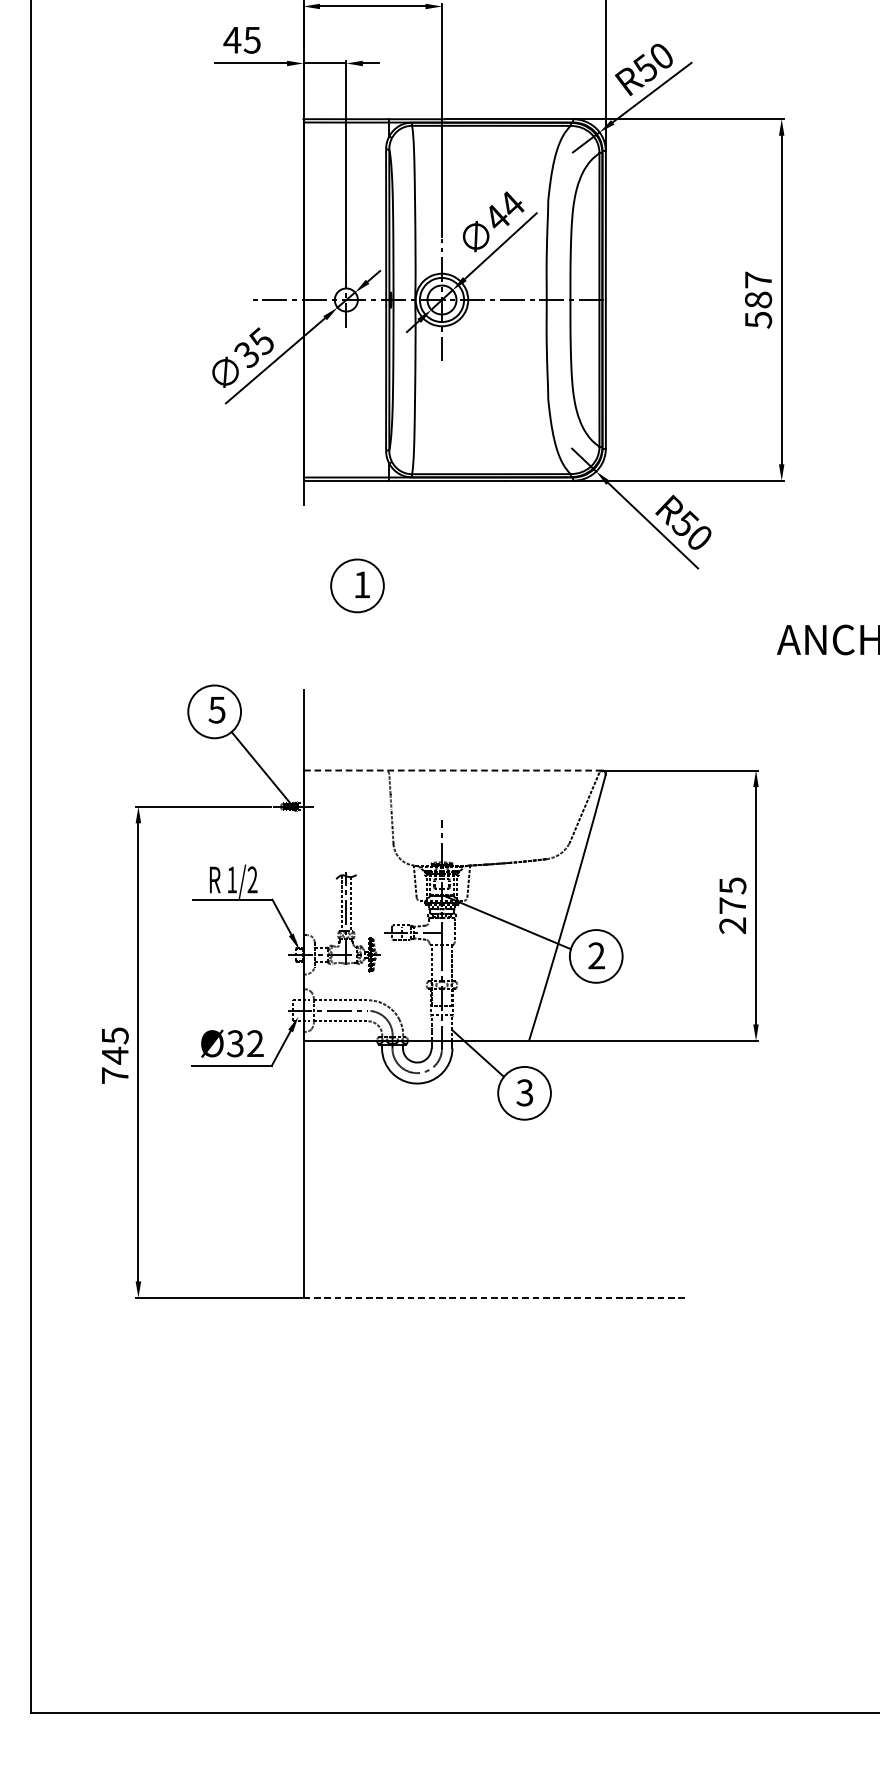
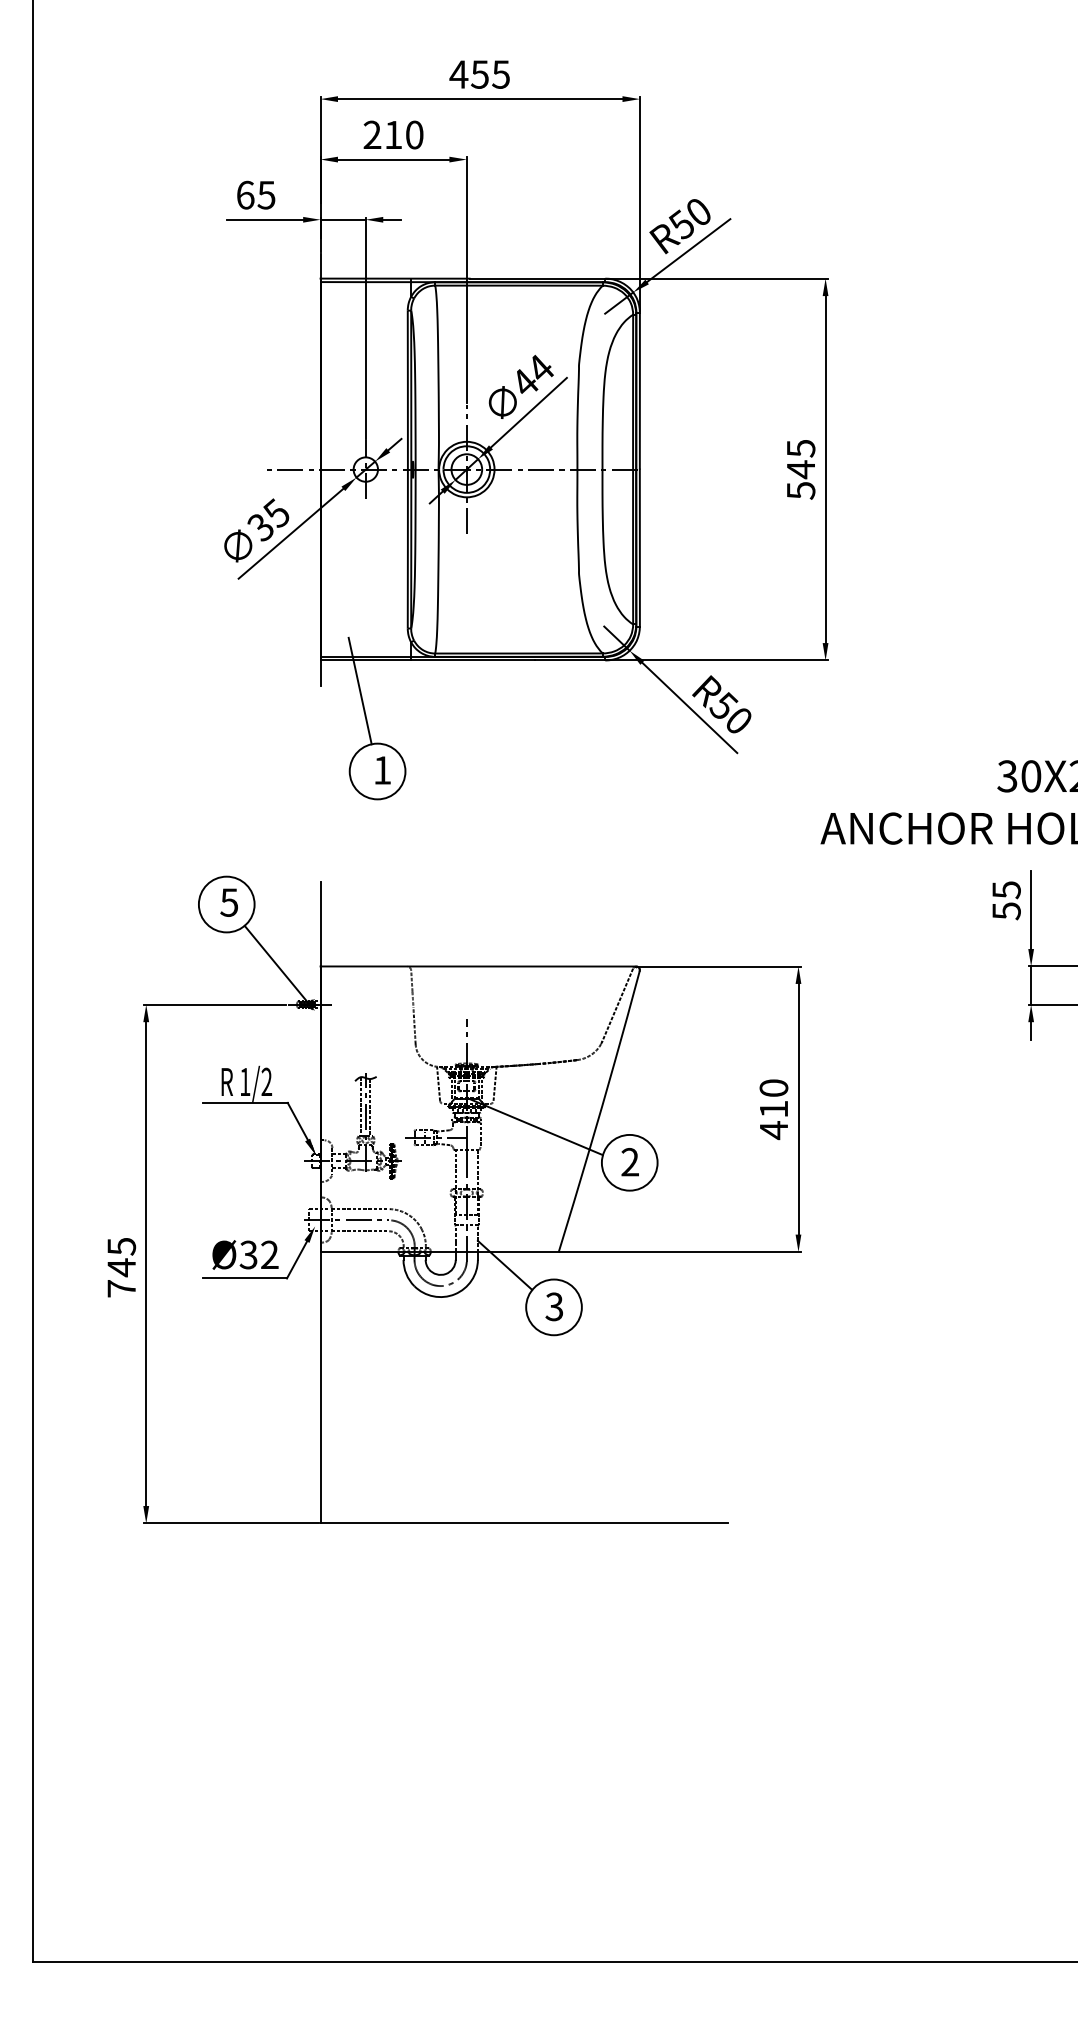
text: (231, 39) -> (244, 194), 45 -> 65
text: (757, 290) -> (800, 459), 587 -> 545
line: (340, 509) -> (359, 690), added
line: (453, 770) -> (478, 966), dashed -> solid
text: (732, 905) -> (773, 1109), 275 -> 410
line: (496, 1297) -> (524, 1523), dashed -> solid

